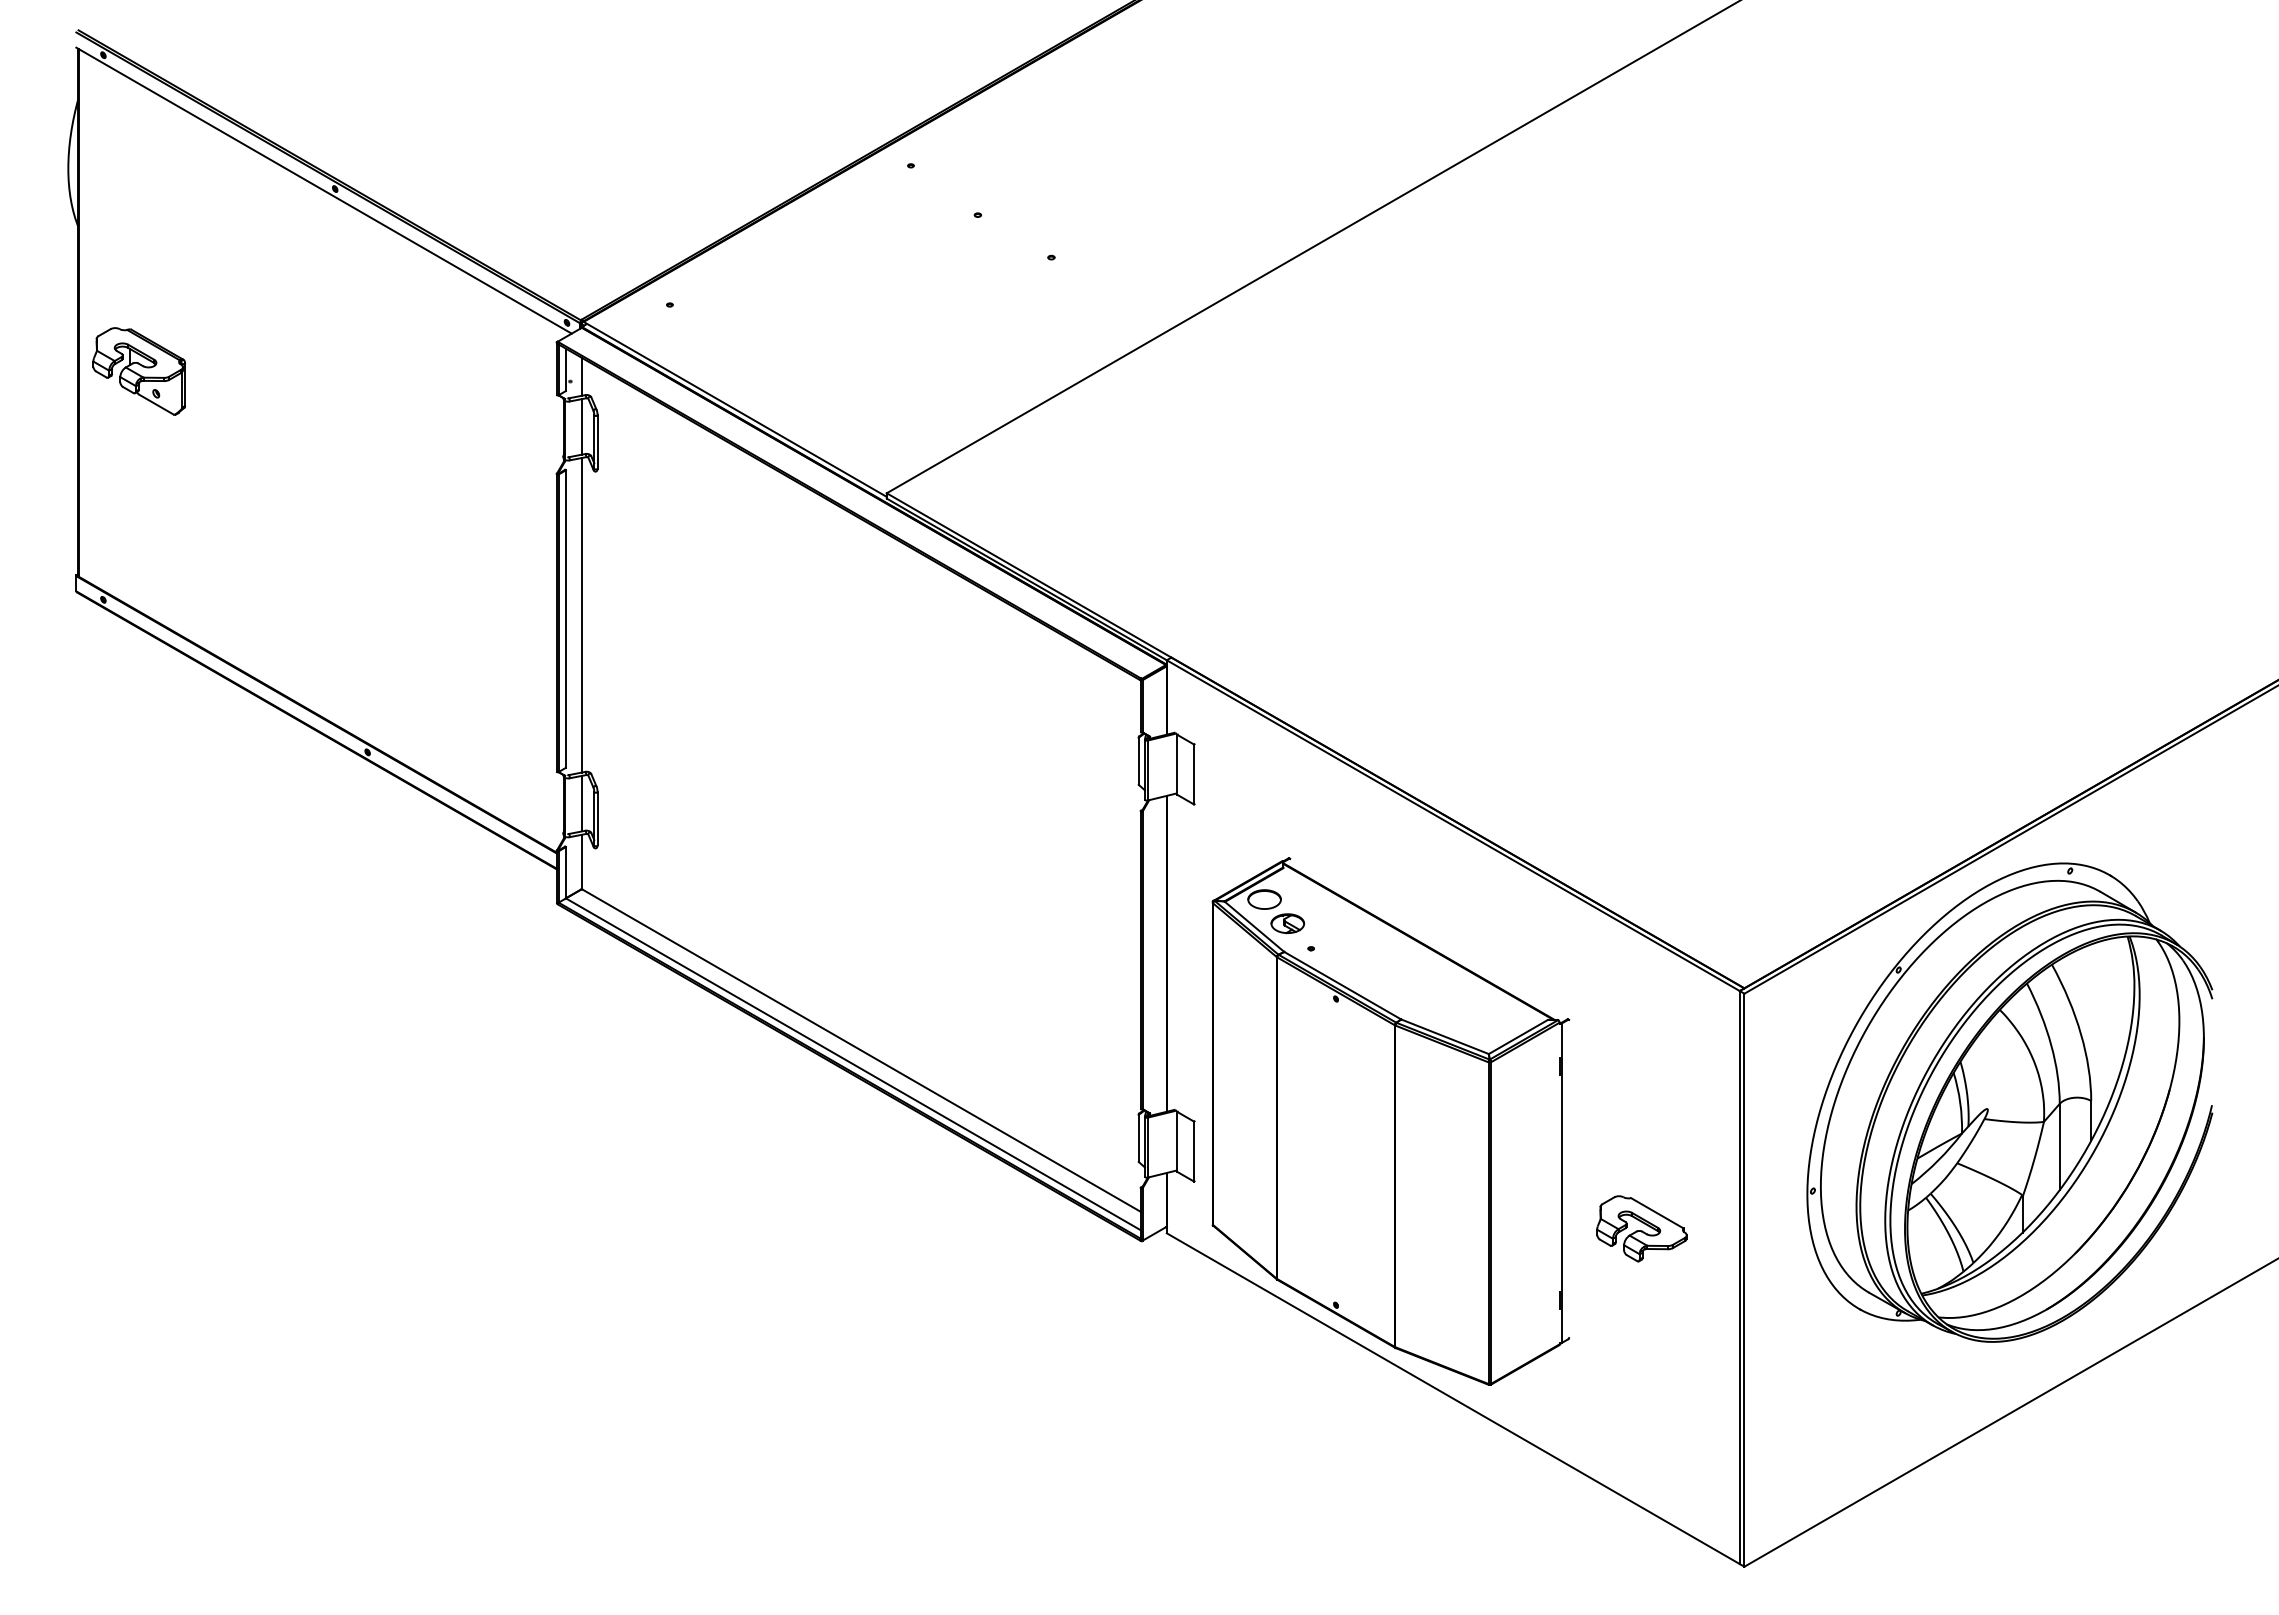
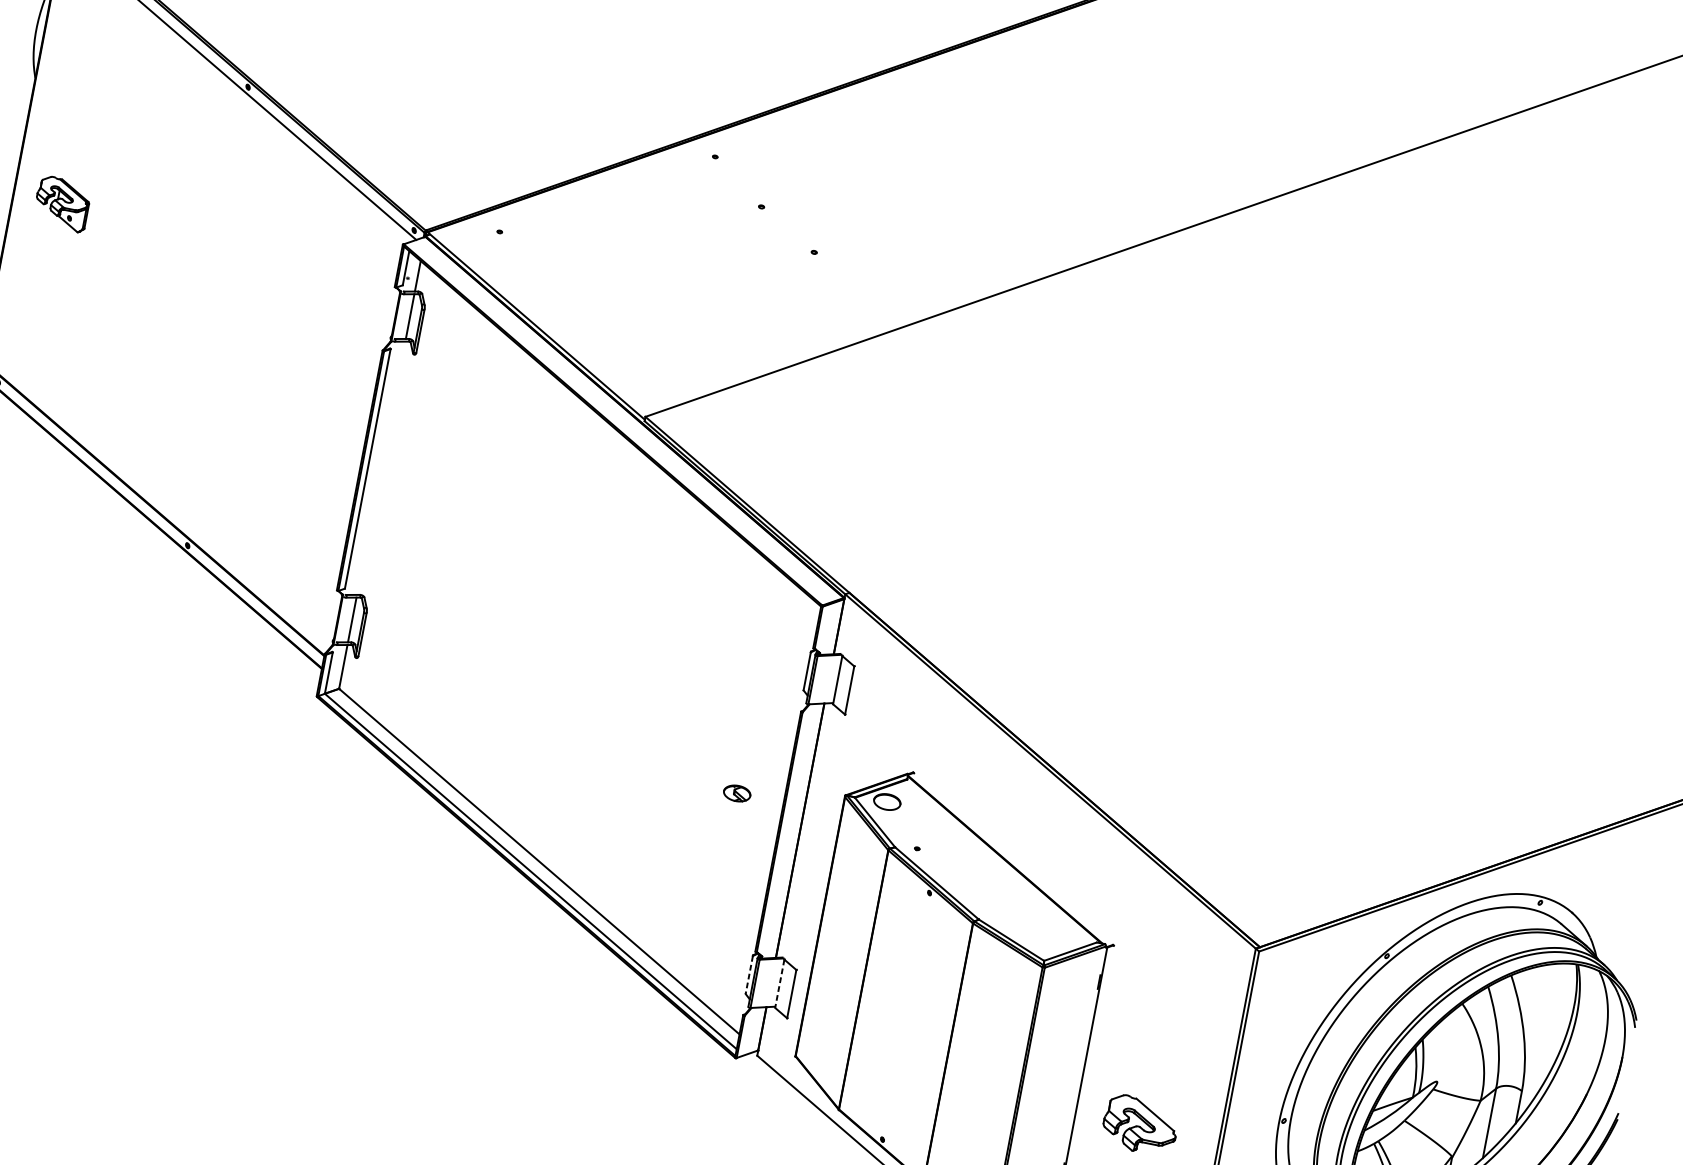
part: (139, 371) -> (62, 204), size x0.7
line: (581, 615) -> (380, 468), removed
part: (1287, 923) -> (736, 793), moved
line: (1138, 1138) -> (749, 975), solid -> dashed
line: (1177, 1141) -> (779, 983), solid -> dashed

